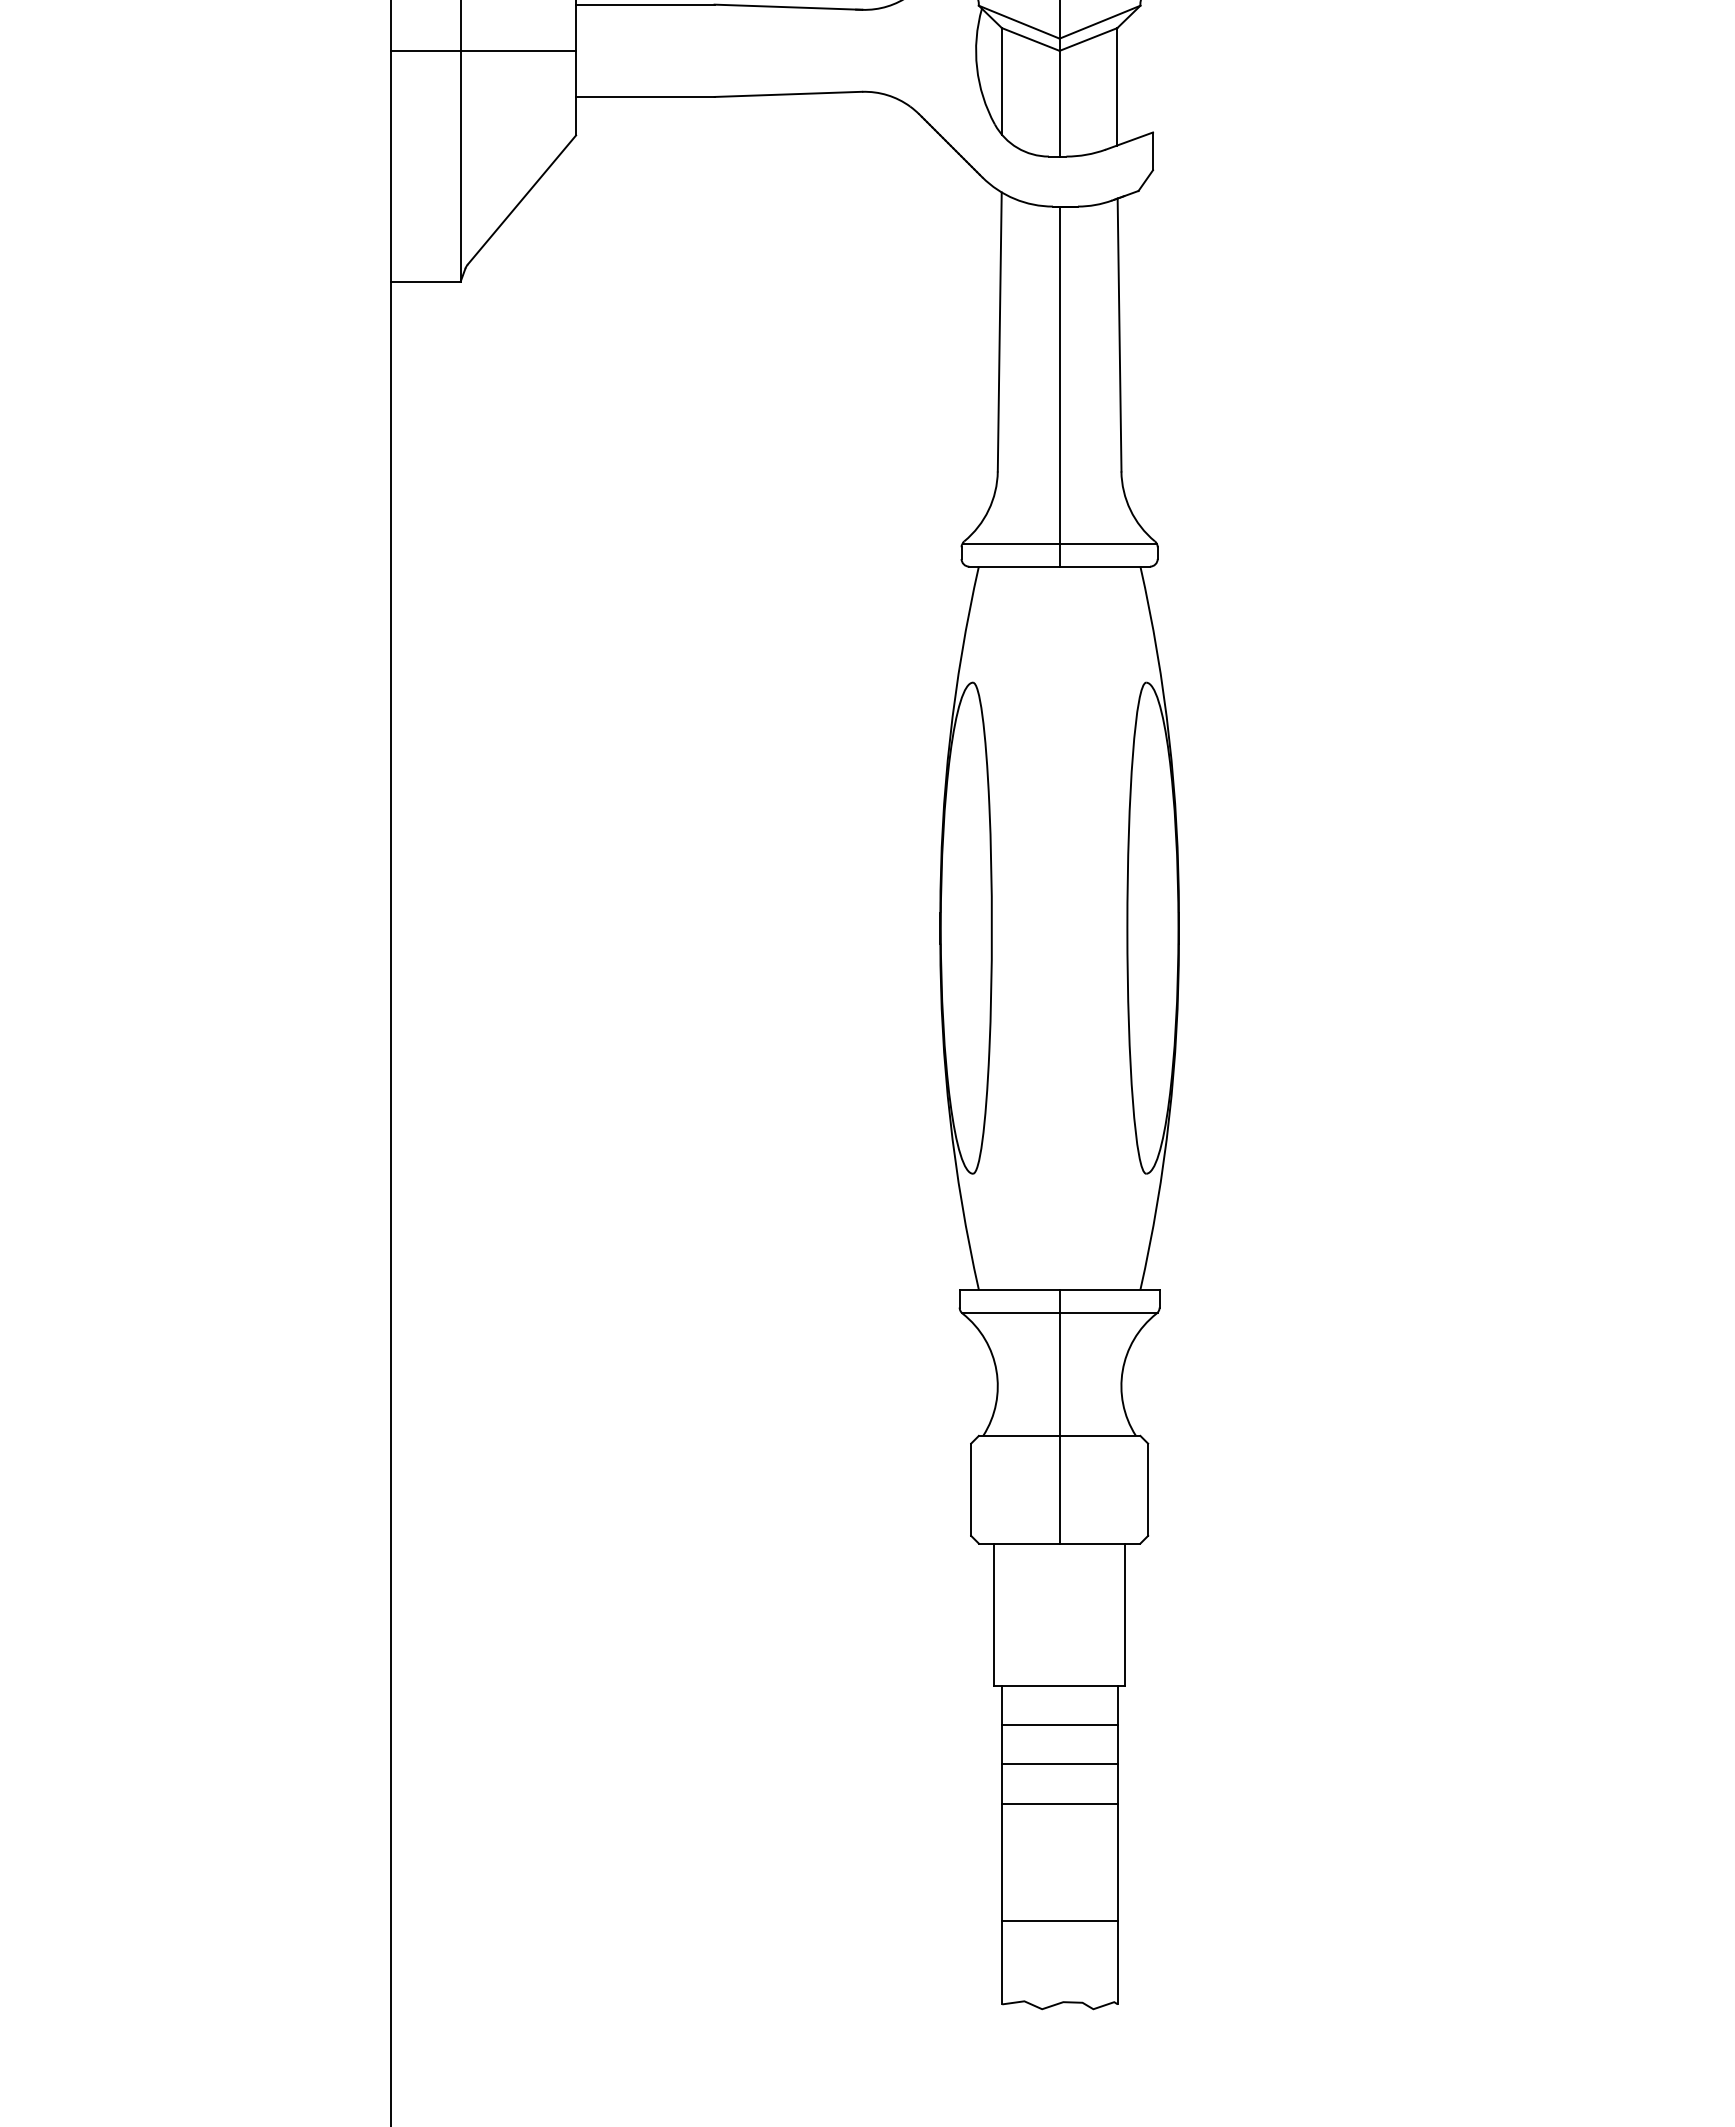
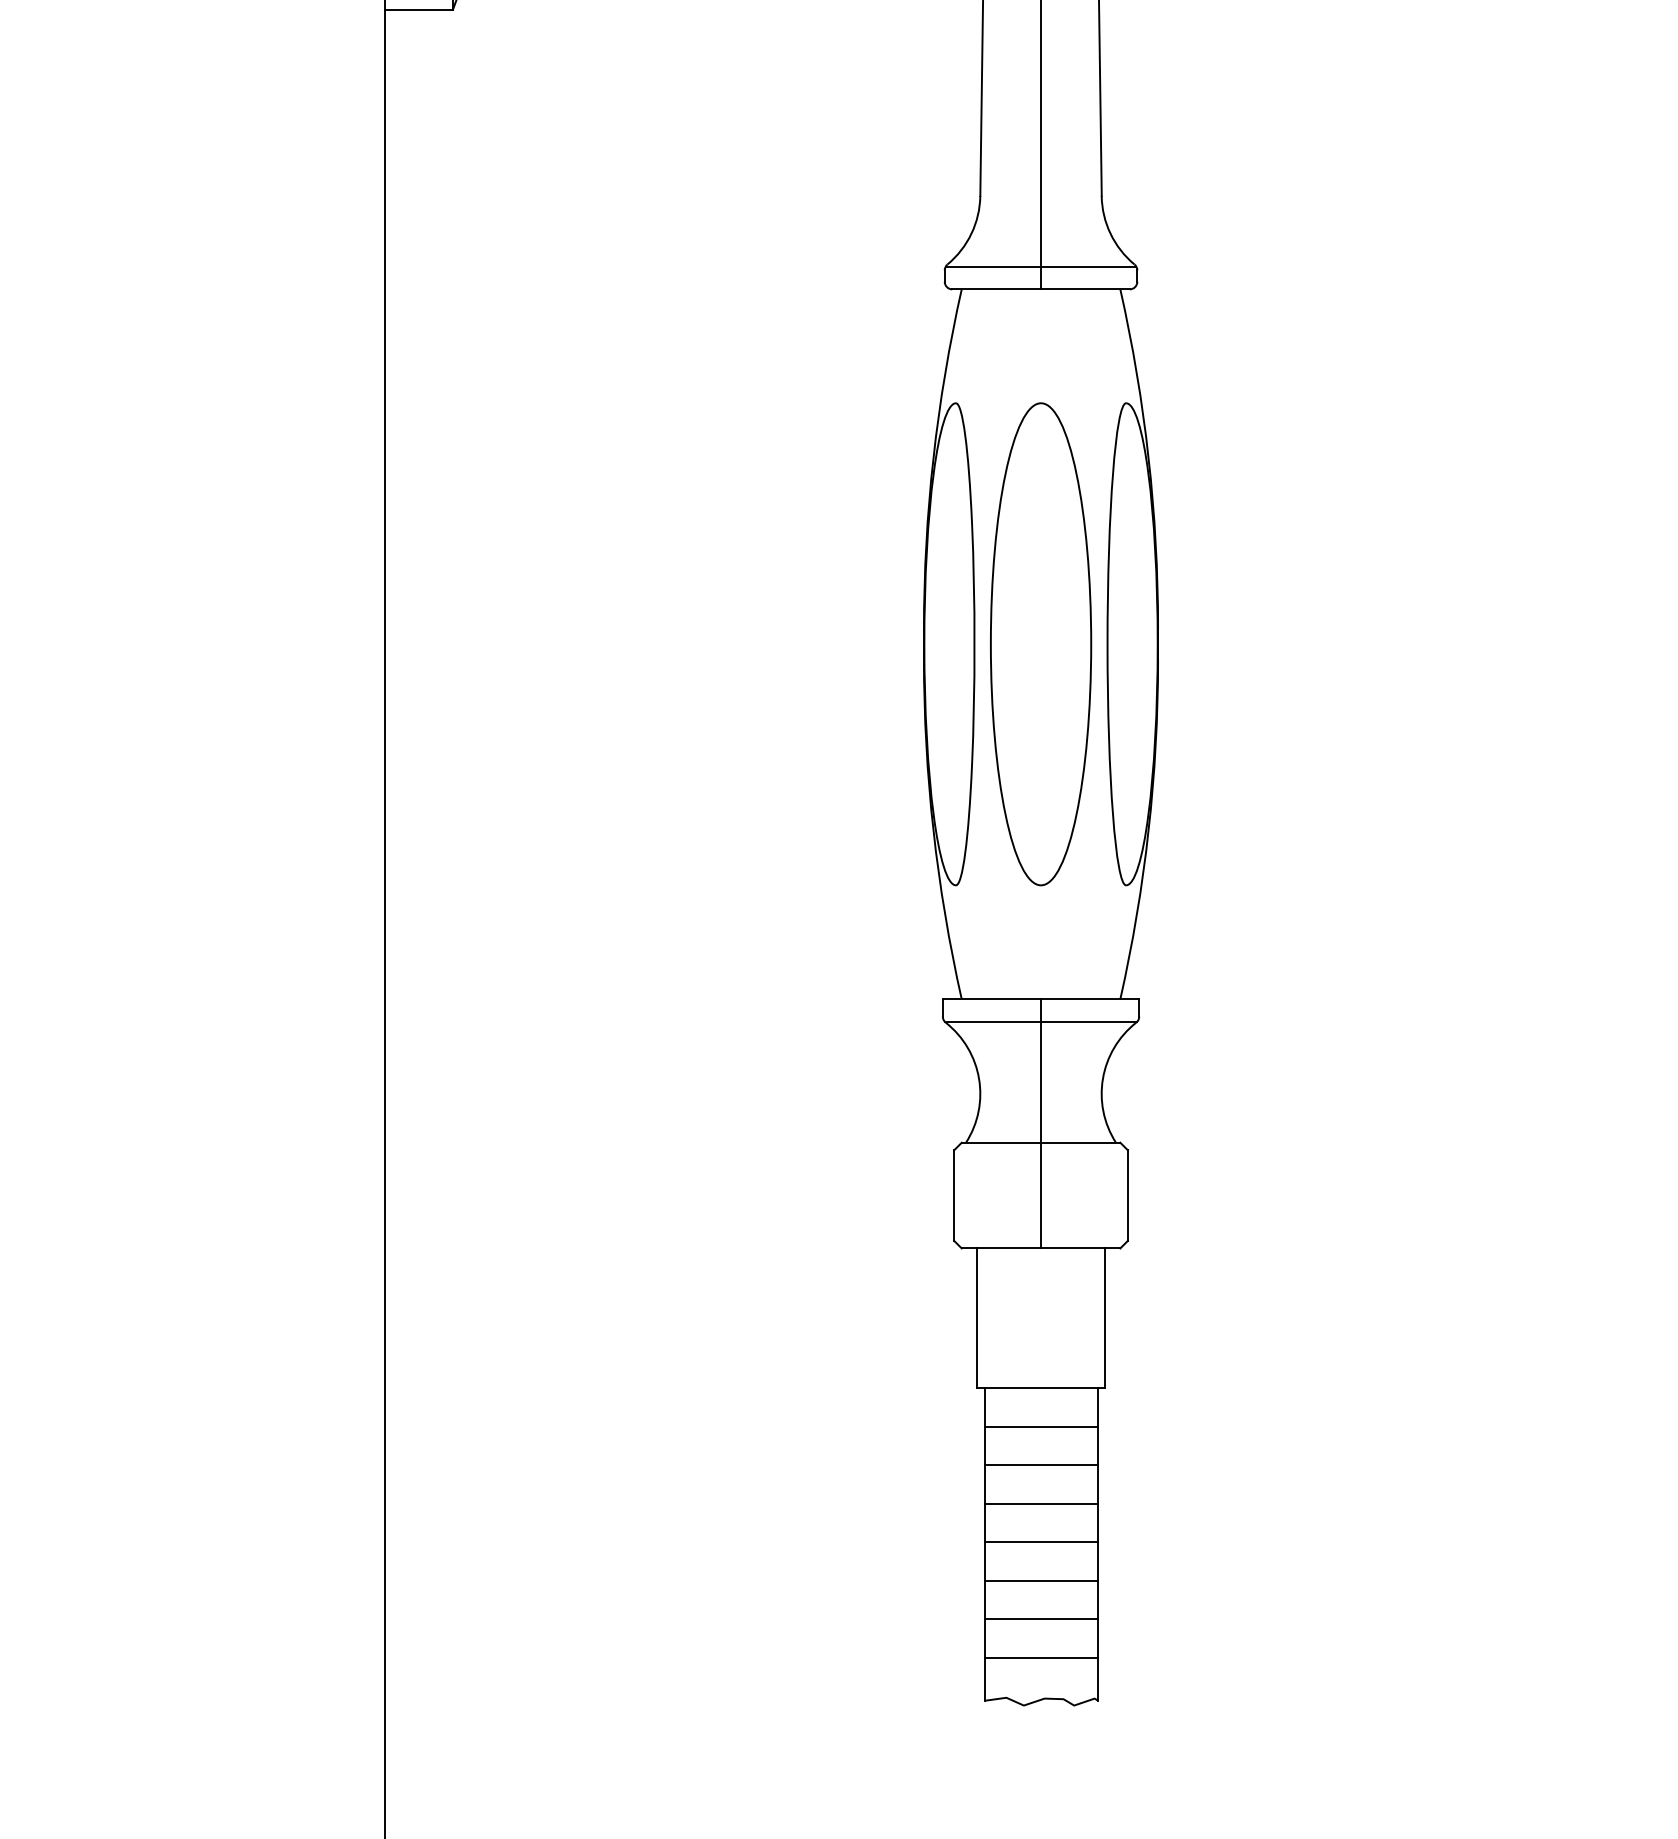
part: (1059, 927) -> (1040, 643), added
line: (1059, 1842) -> (1040, 1541), added
line: (1059, 1882) -> (1040, 1581), added
line: (1059, 1960) -> (1040, 1657), added

